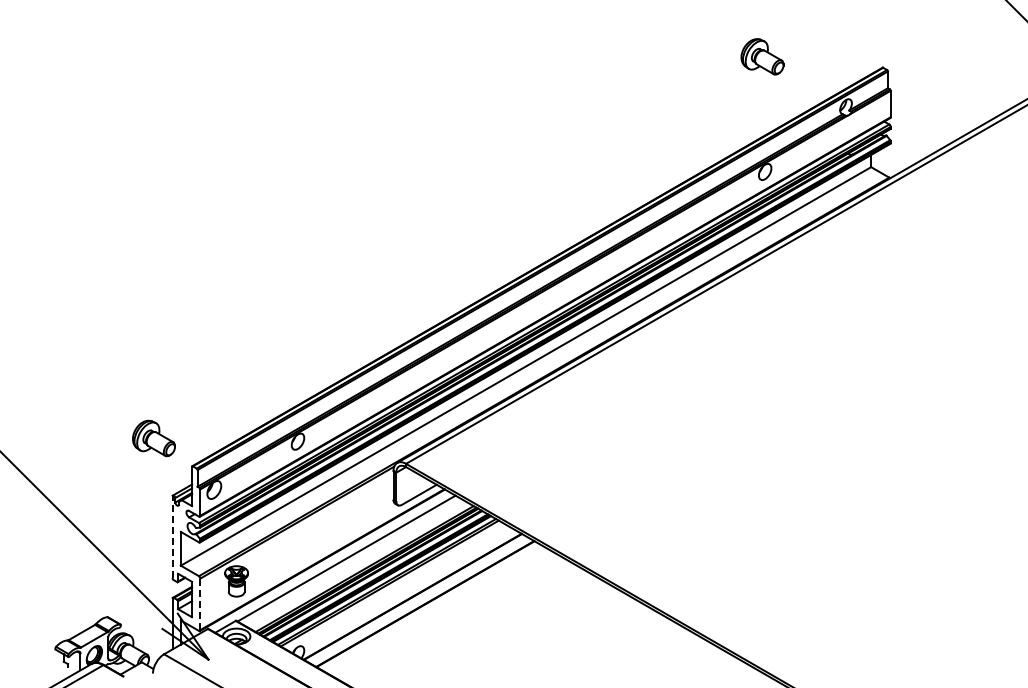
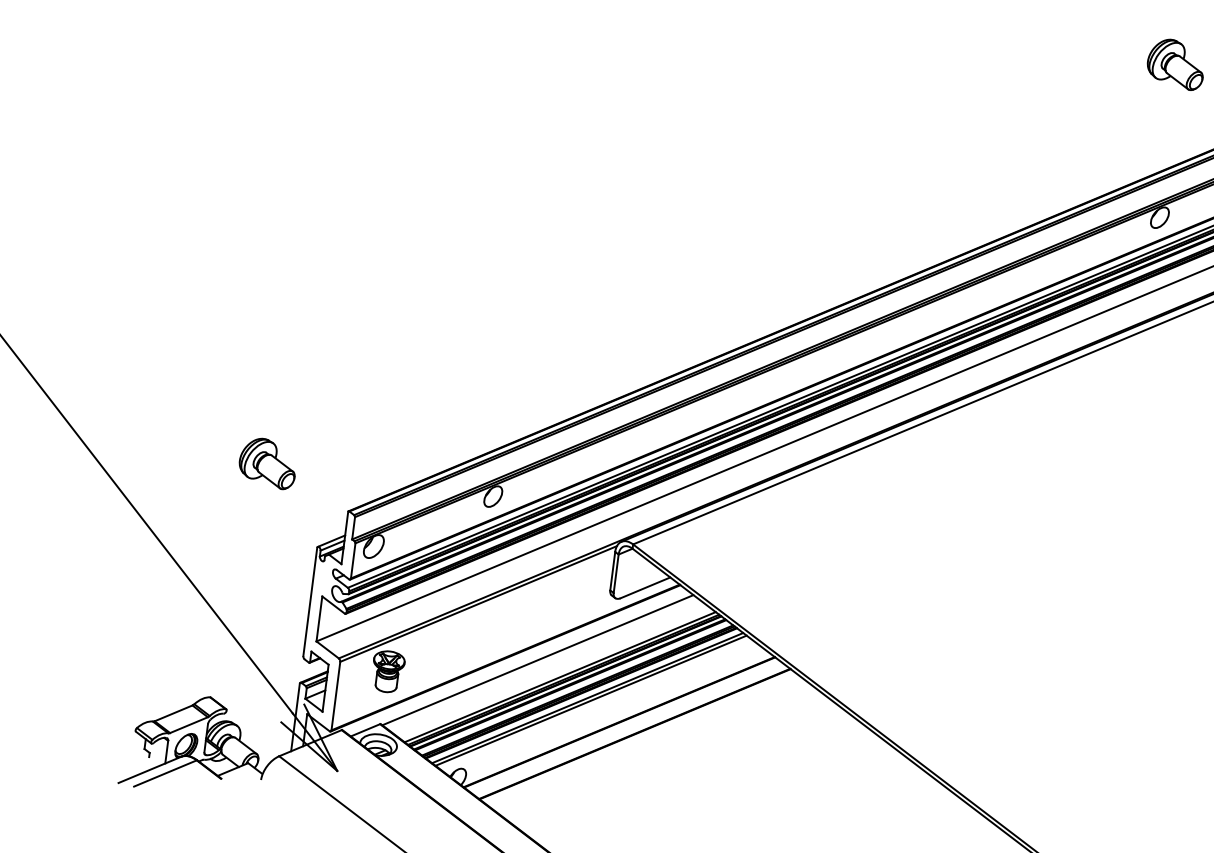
part: (153, 438) -> (267, 463), moved
line: (172, 537) -> (310, 602), dashed -> solid
line: (200, 604) -> (336, 696), dashed -> solid

